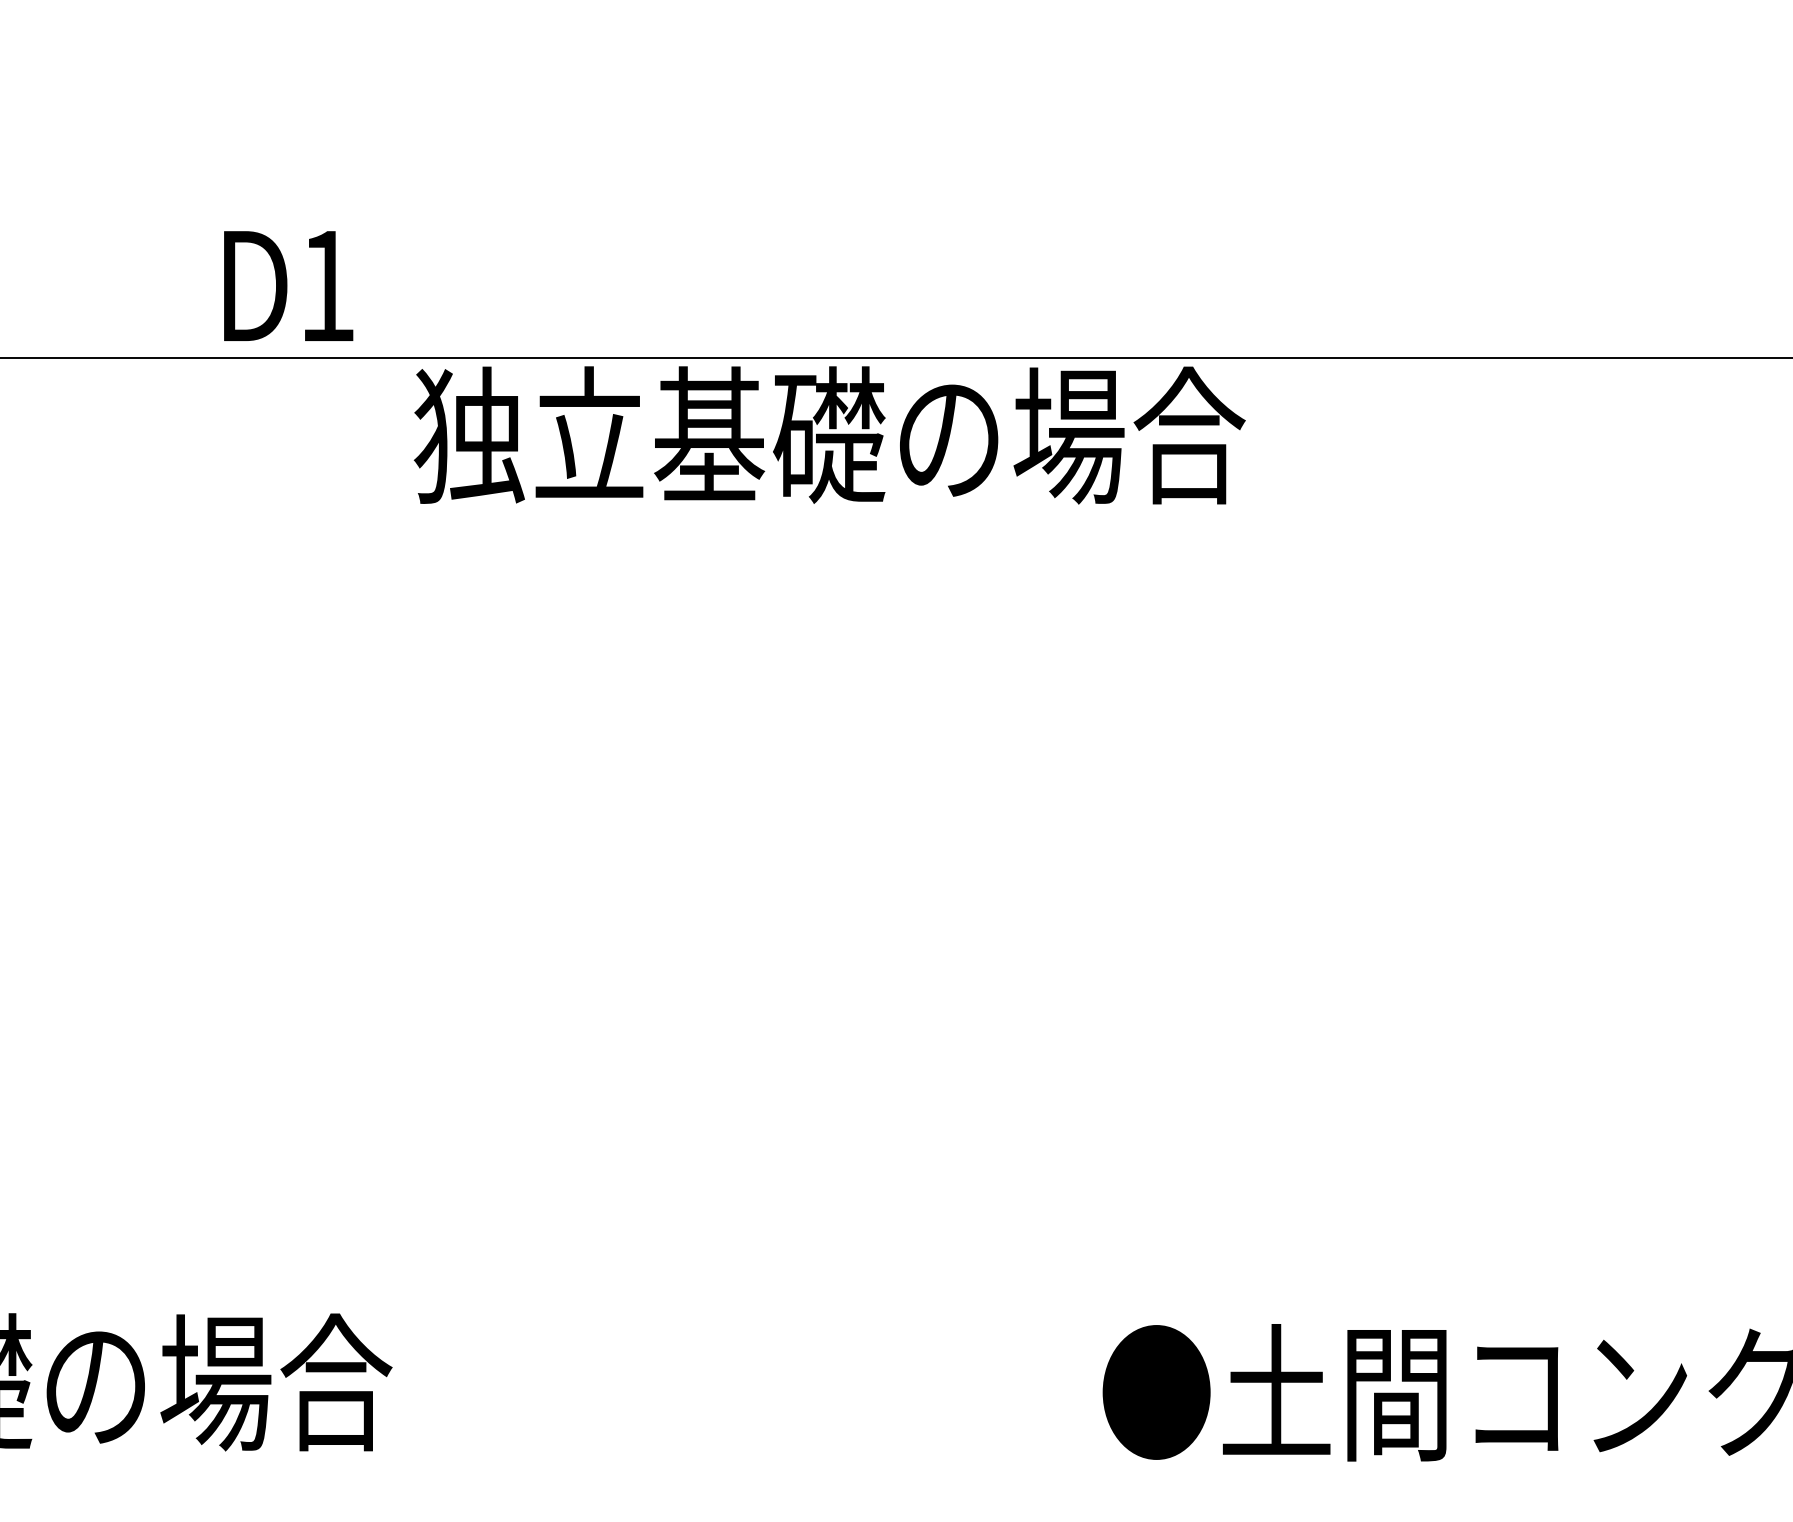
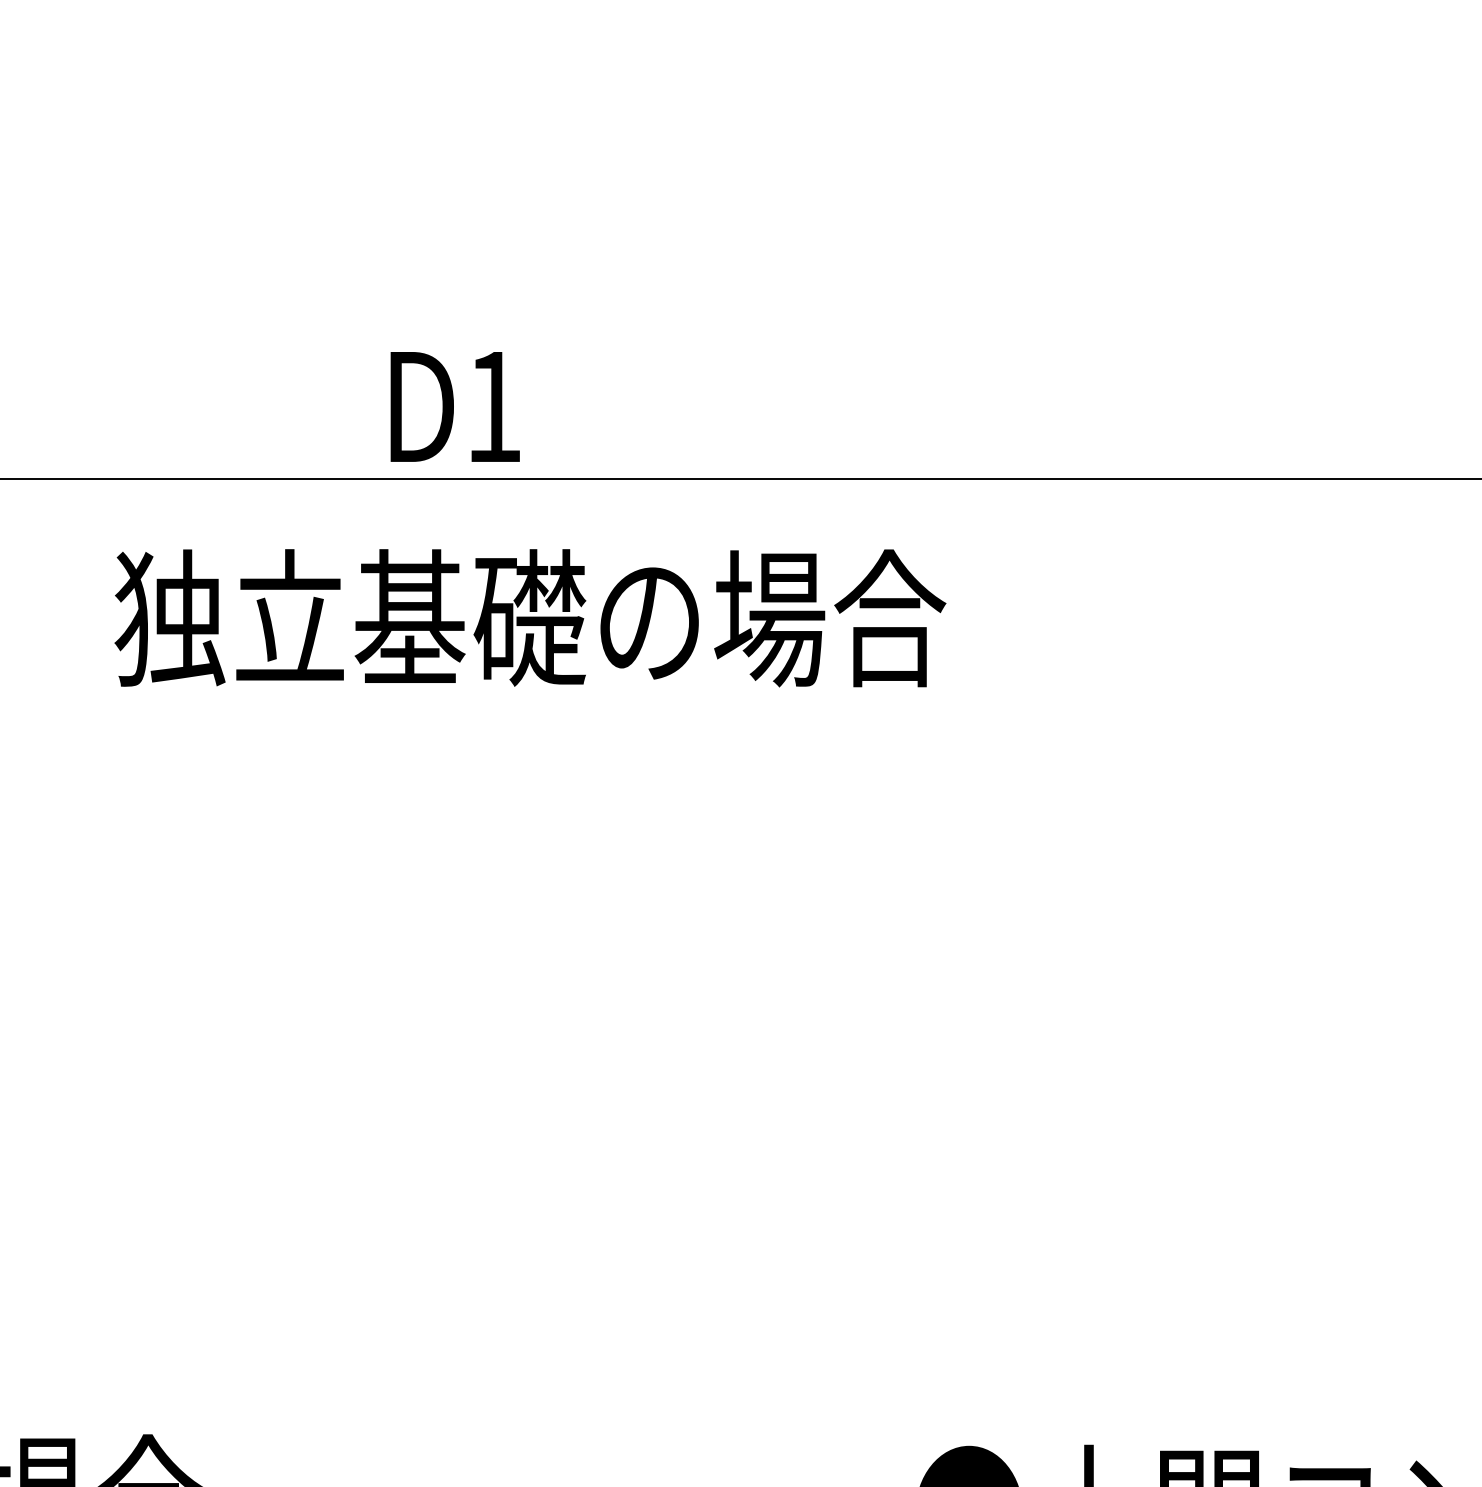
text: (288, 285) -> (455, 406), moved
text: (829, 435) -> (530, 618), moved

